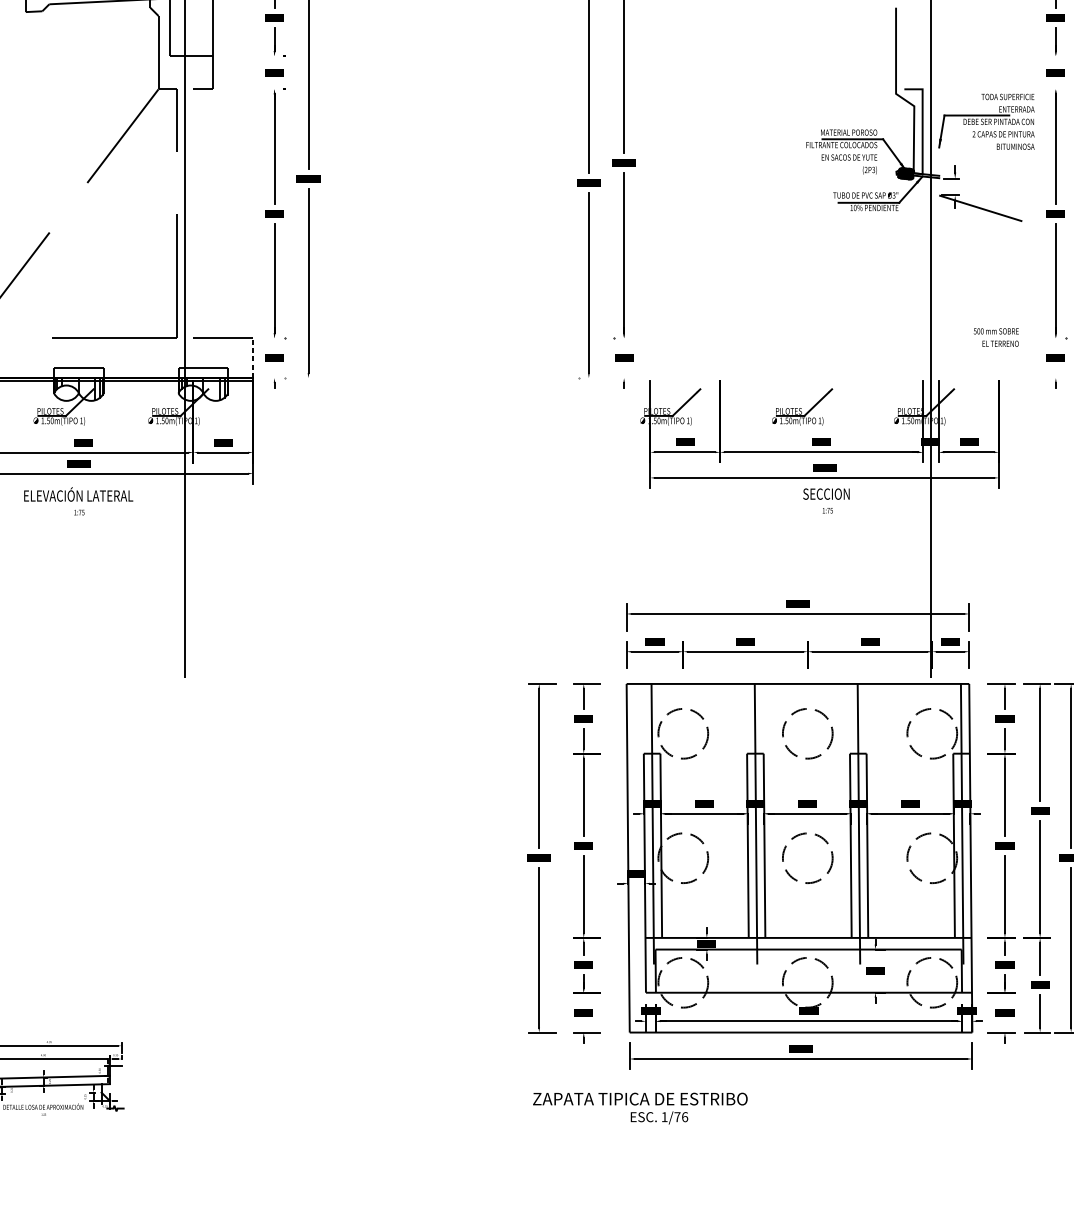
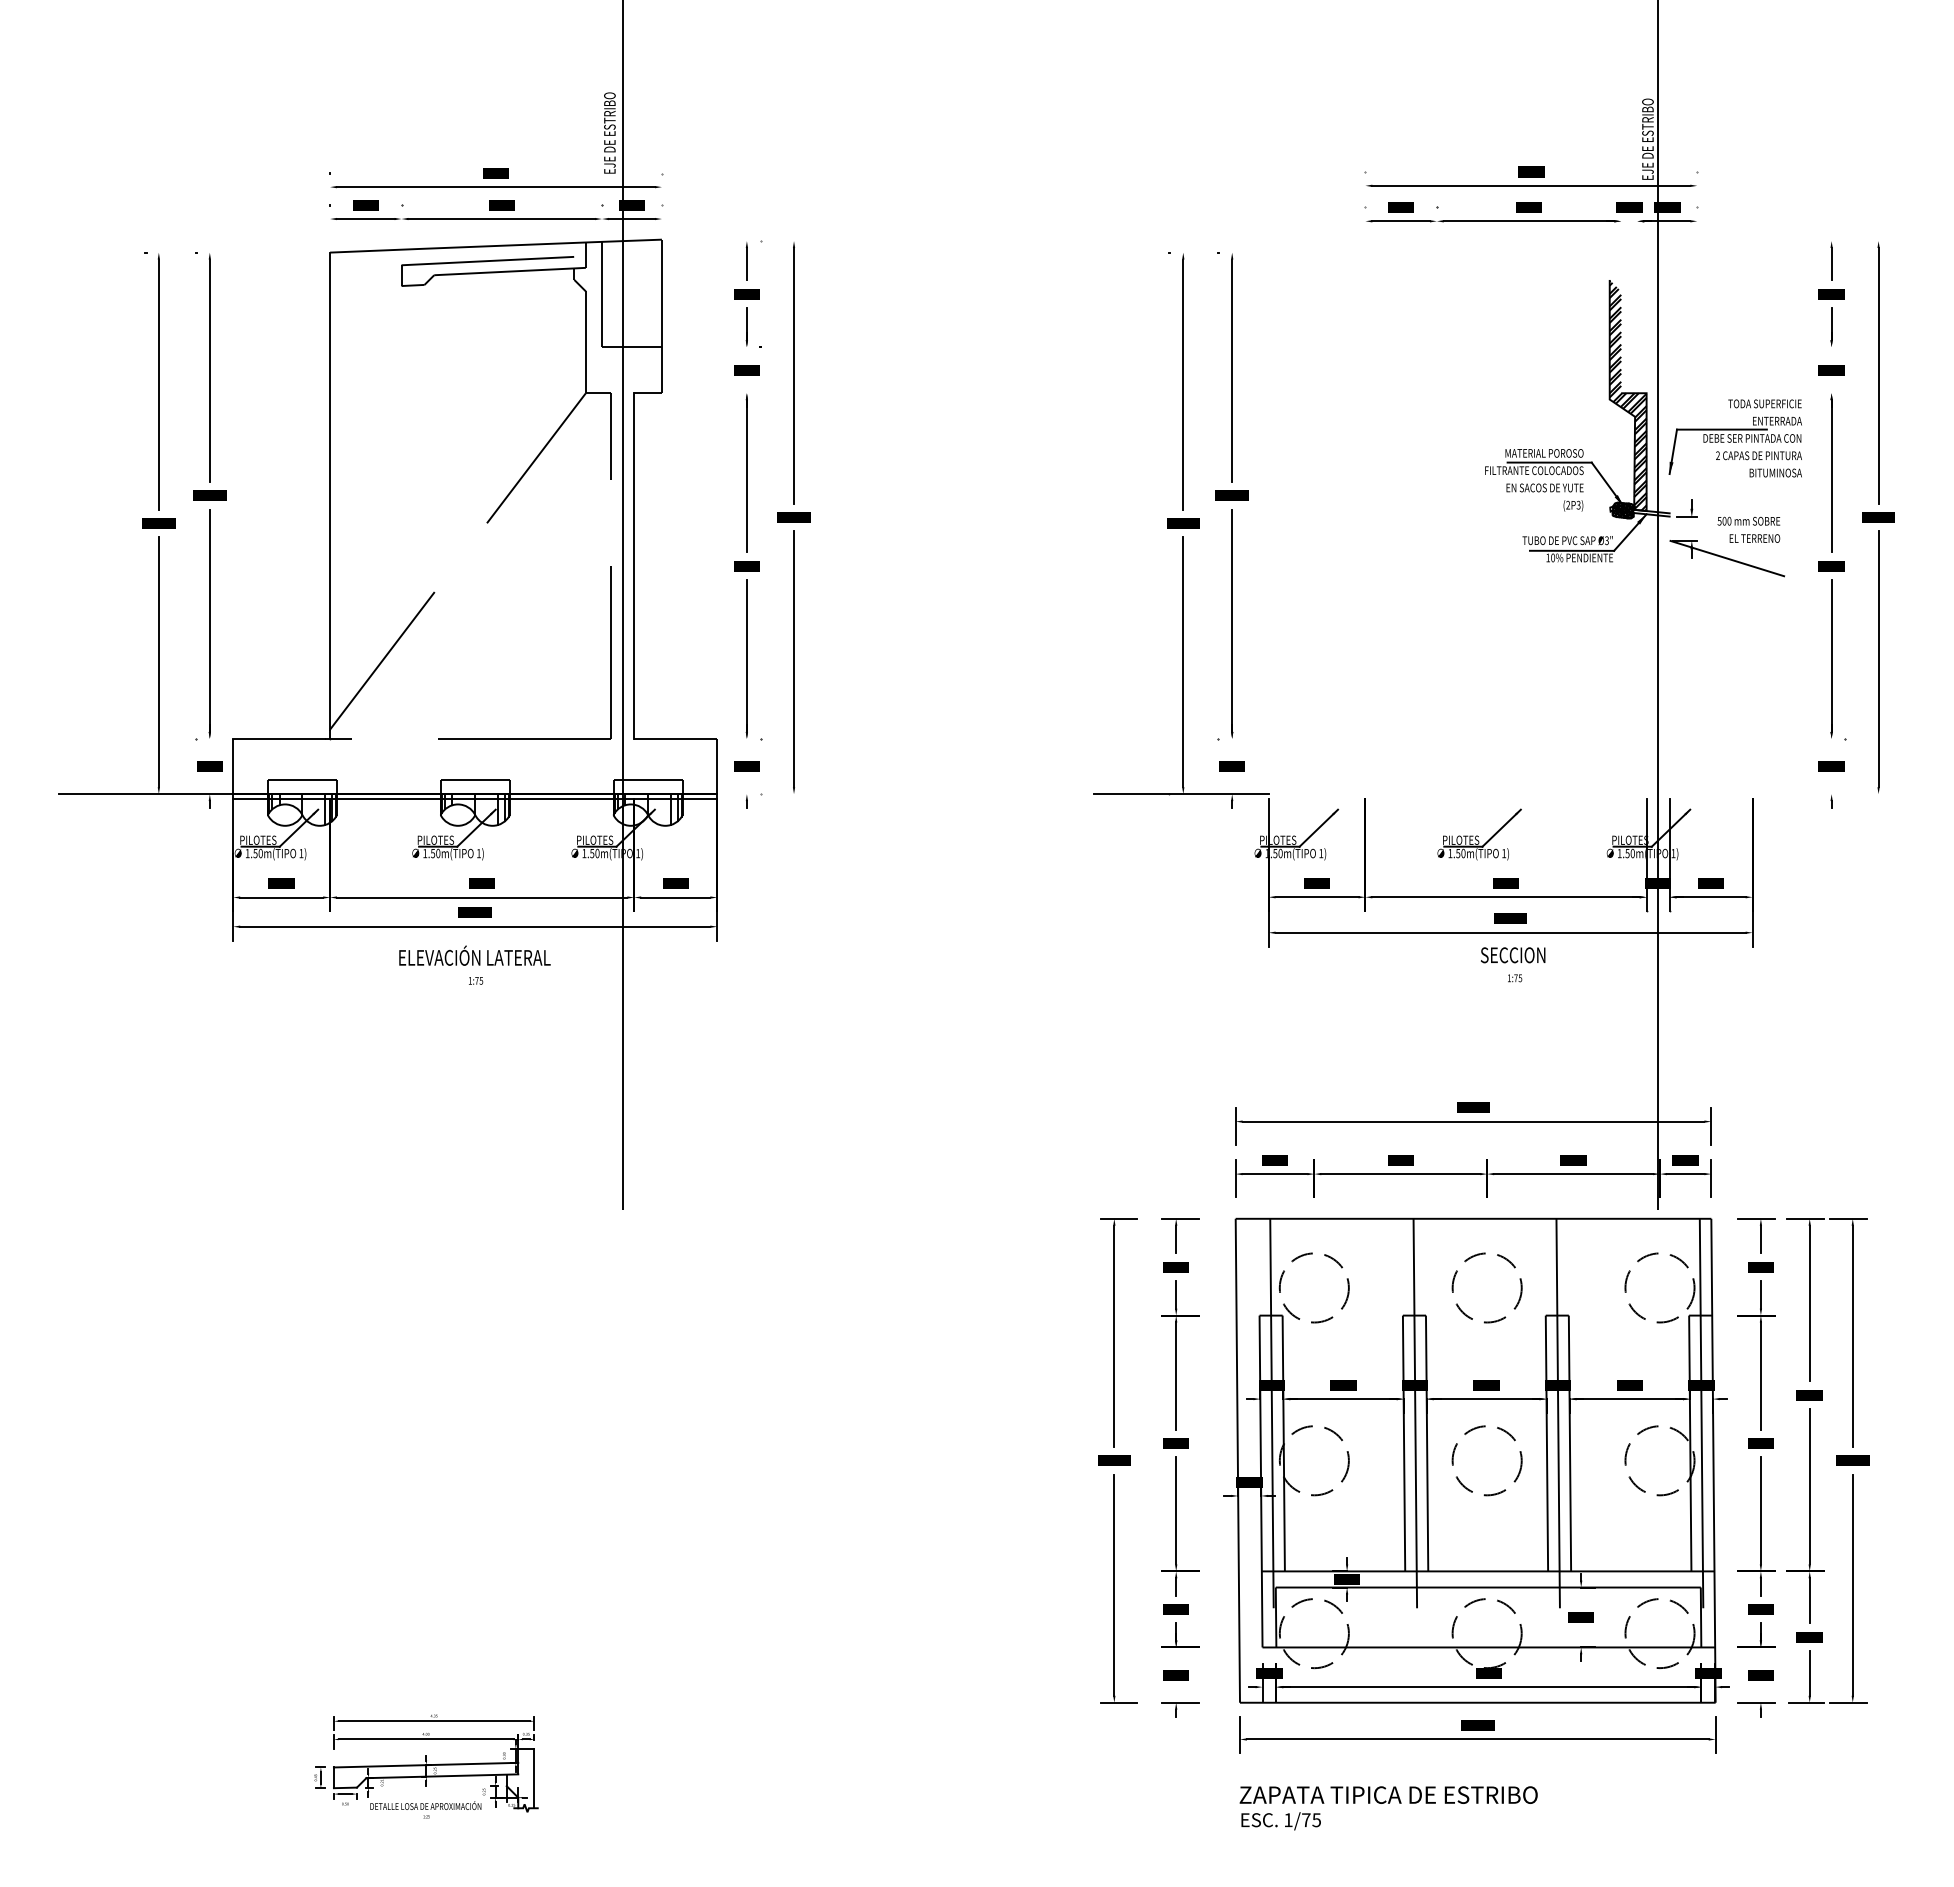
hatch: (908, 90) -> (1627, 395), added
line: (193, 213) -> (634, 565), added
text: (996, 337) -> (1748, 529), moved
line: (253, 358) -> (717, 766), dashed -> solid
line: (586, 378) -> (1180, 794), added
line: (121, 1087) -> (534, 1778), added
text: (640, 1098) -> (1388, 1794), moved
text: (684, 1117) -> (1316, 1820), 1/76 -> 1/75

